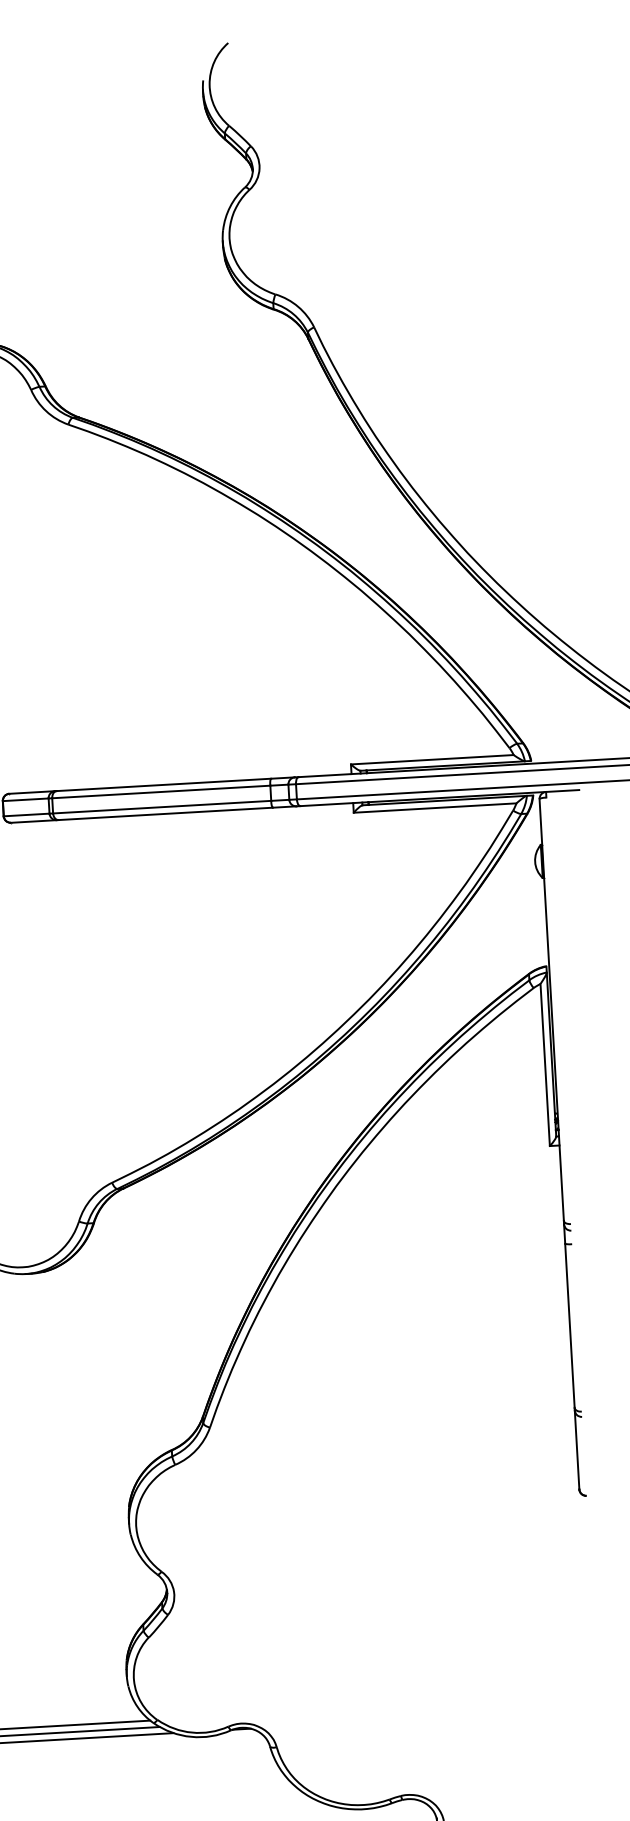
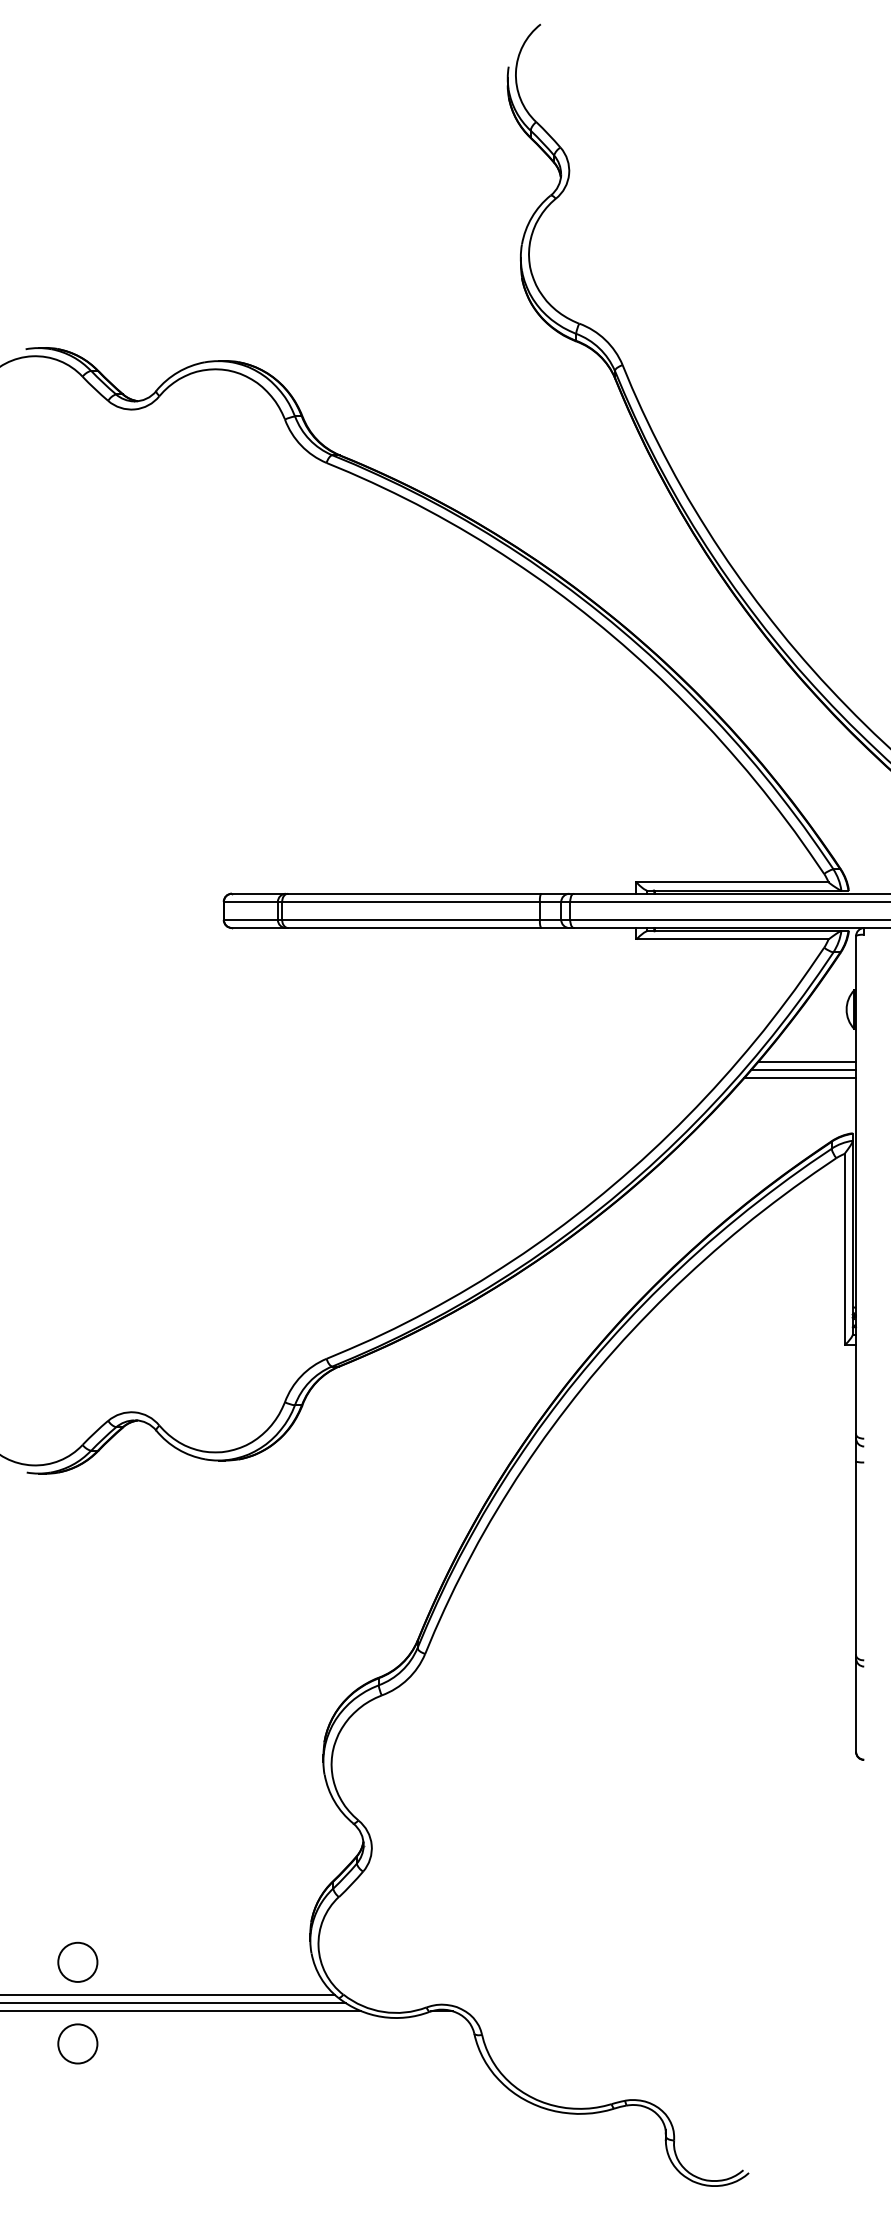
line: (504, 907) -> (807, 1061), added
line: (501, 914) -> (803, 1069), added
line: (499, 922) -> (800, 1078), added

